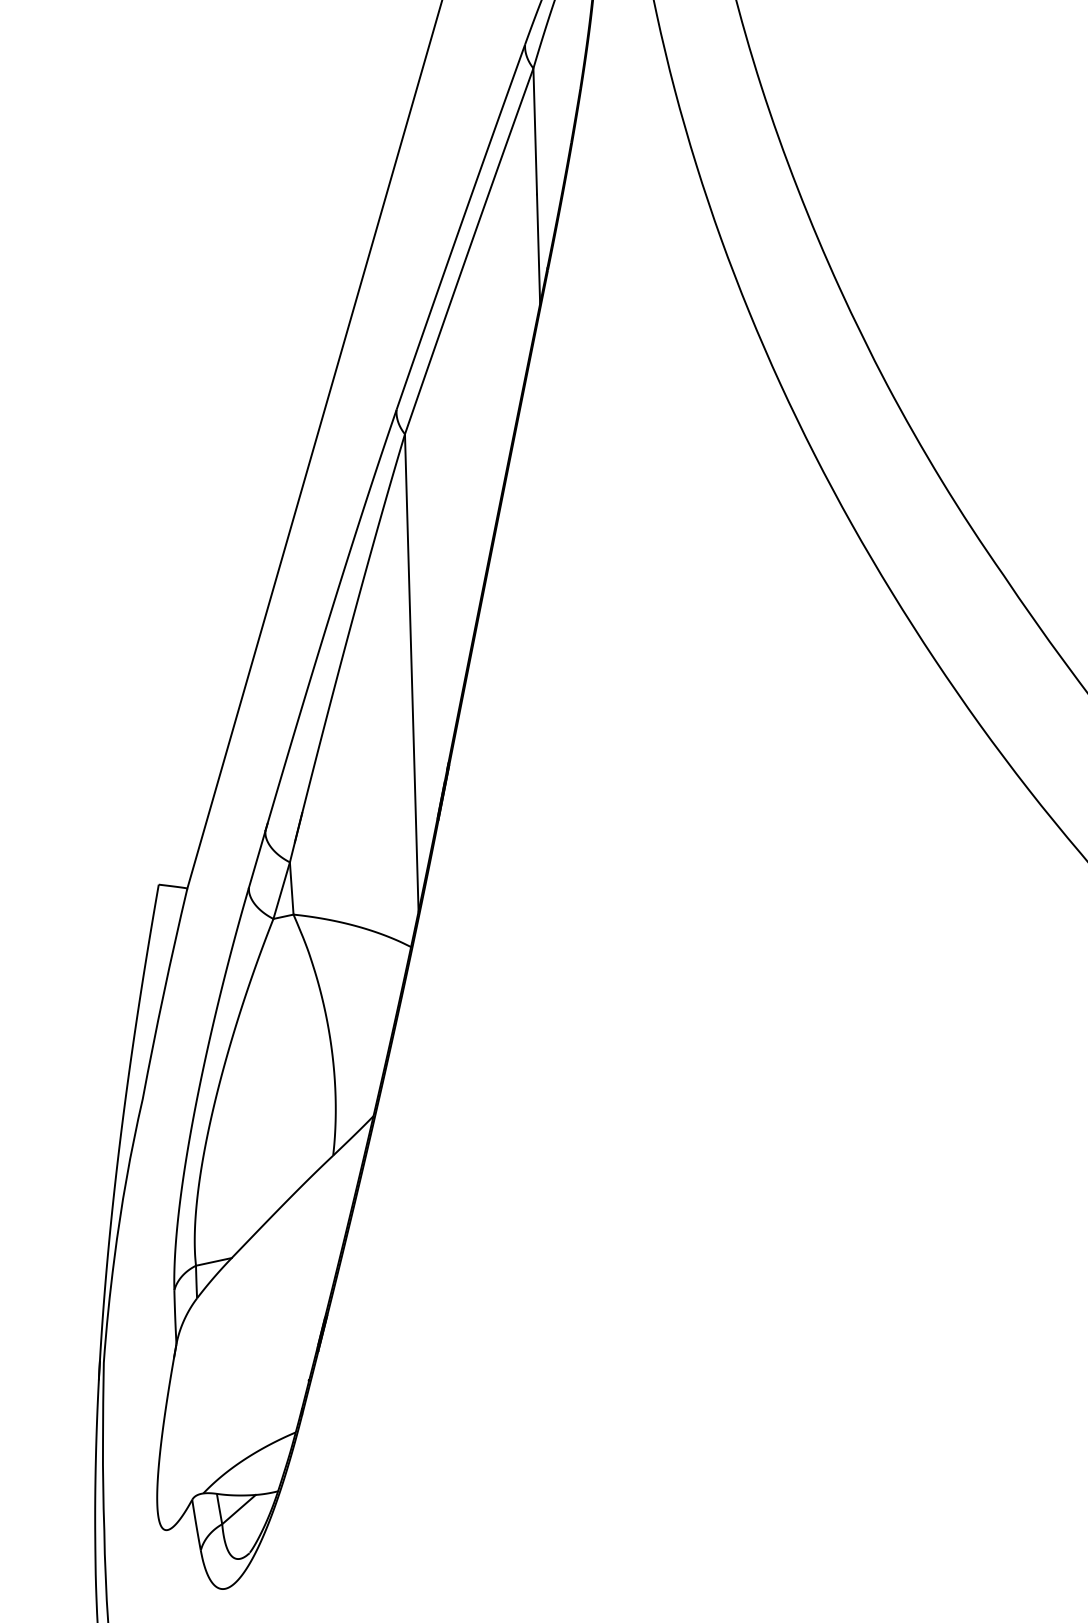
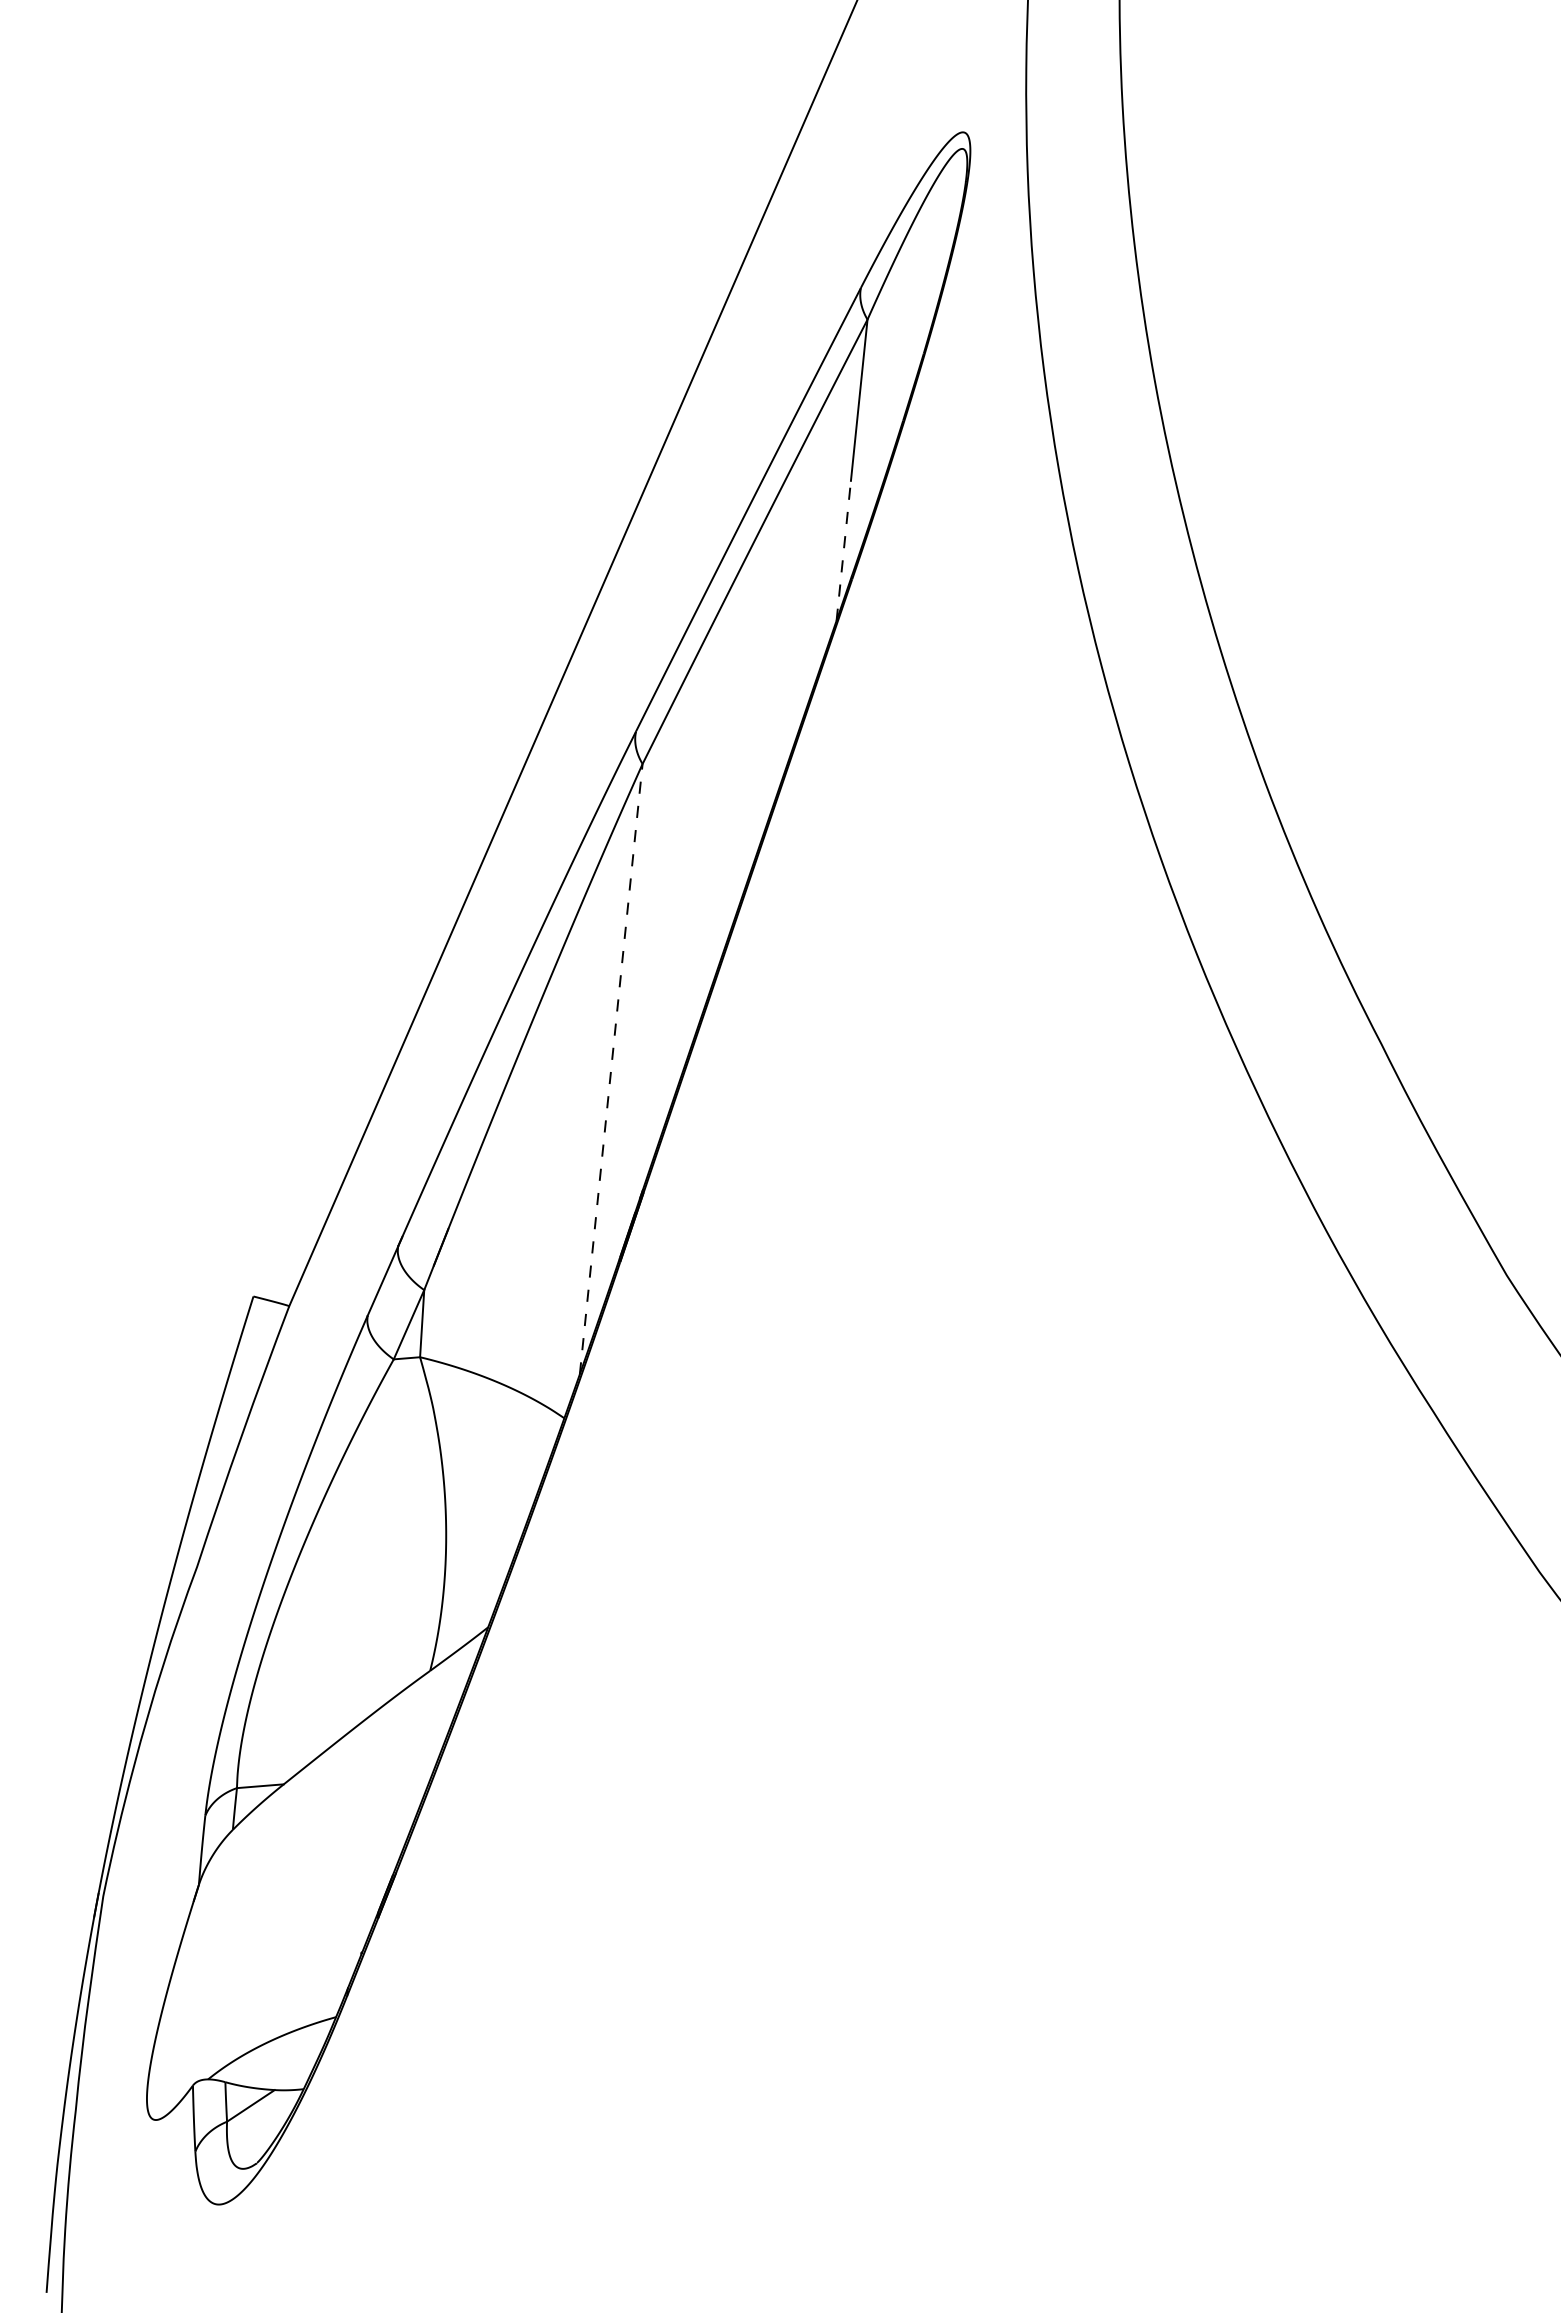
line: (538, 249) -> (843, 550), solid -> dashed
line: (412, 673) -> (611, 1069), solid -> dashed

